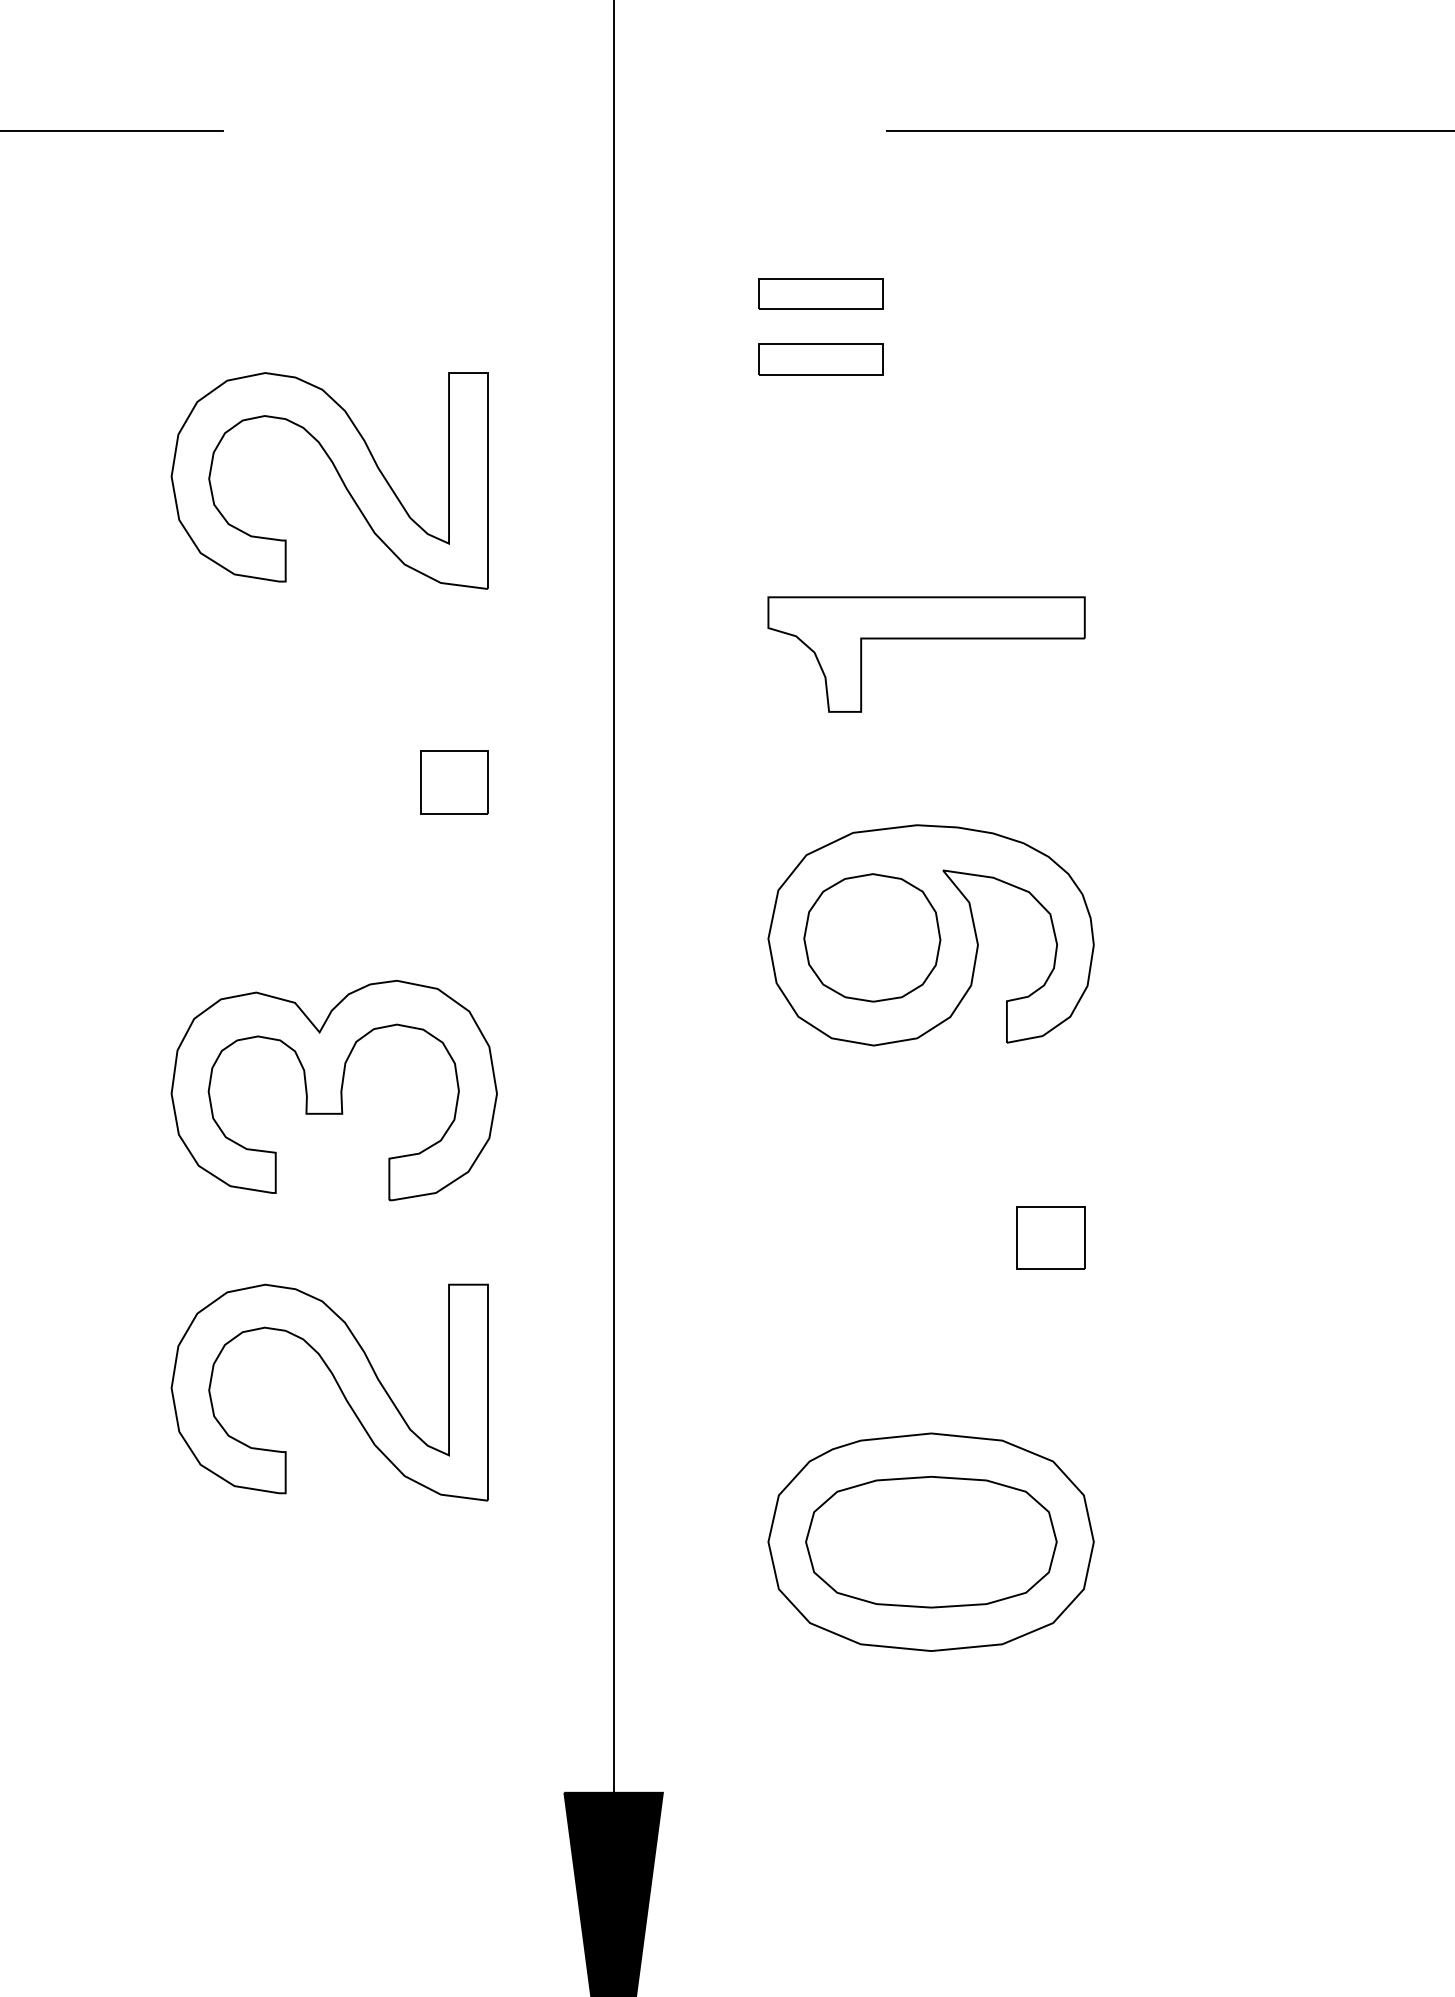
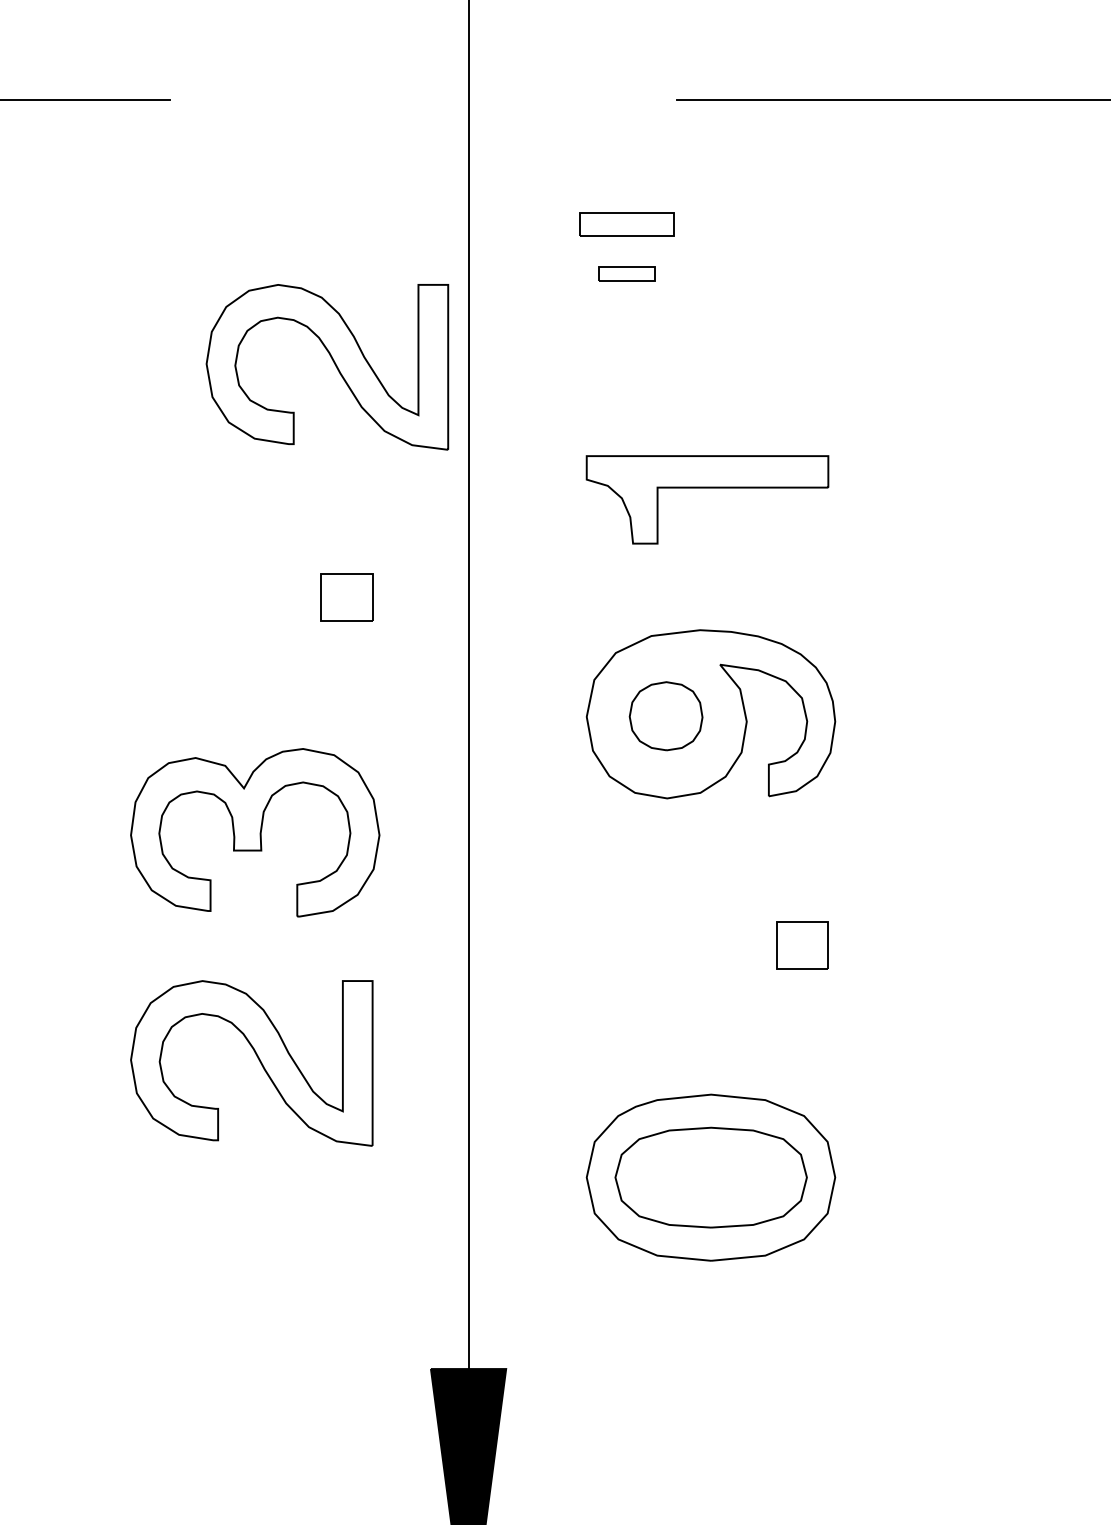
part: (820, 359) -> (626, 274), size x0.6
part: (338, 475) -> (334, 363), moved
part: (872, 937) -> (666, 715), size x0.7

